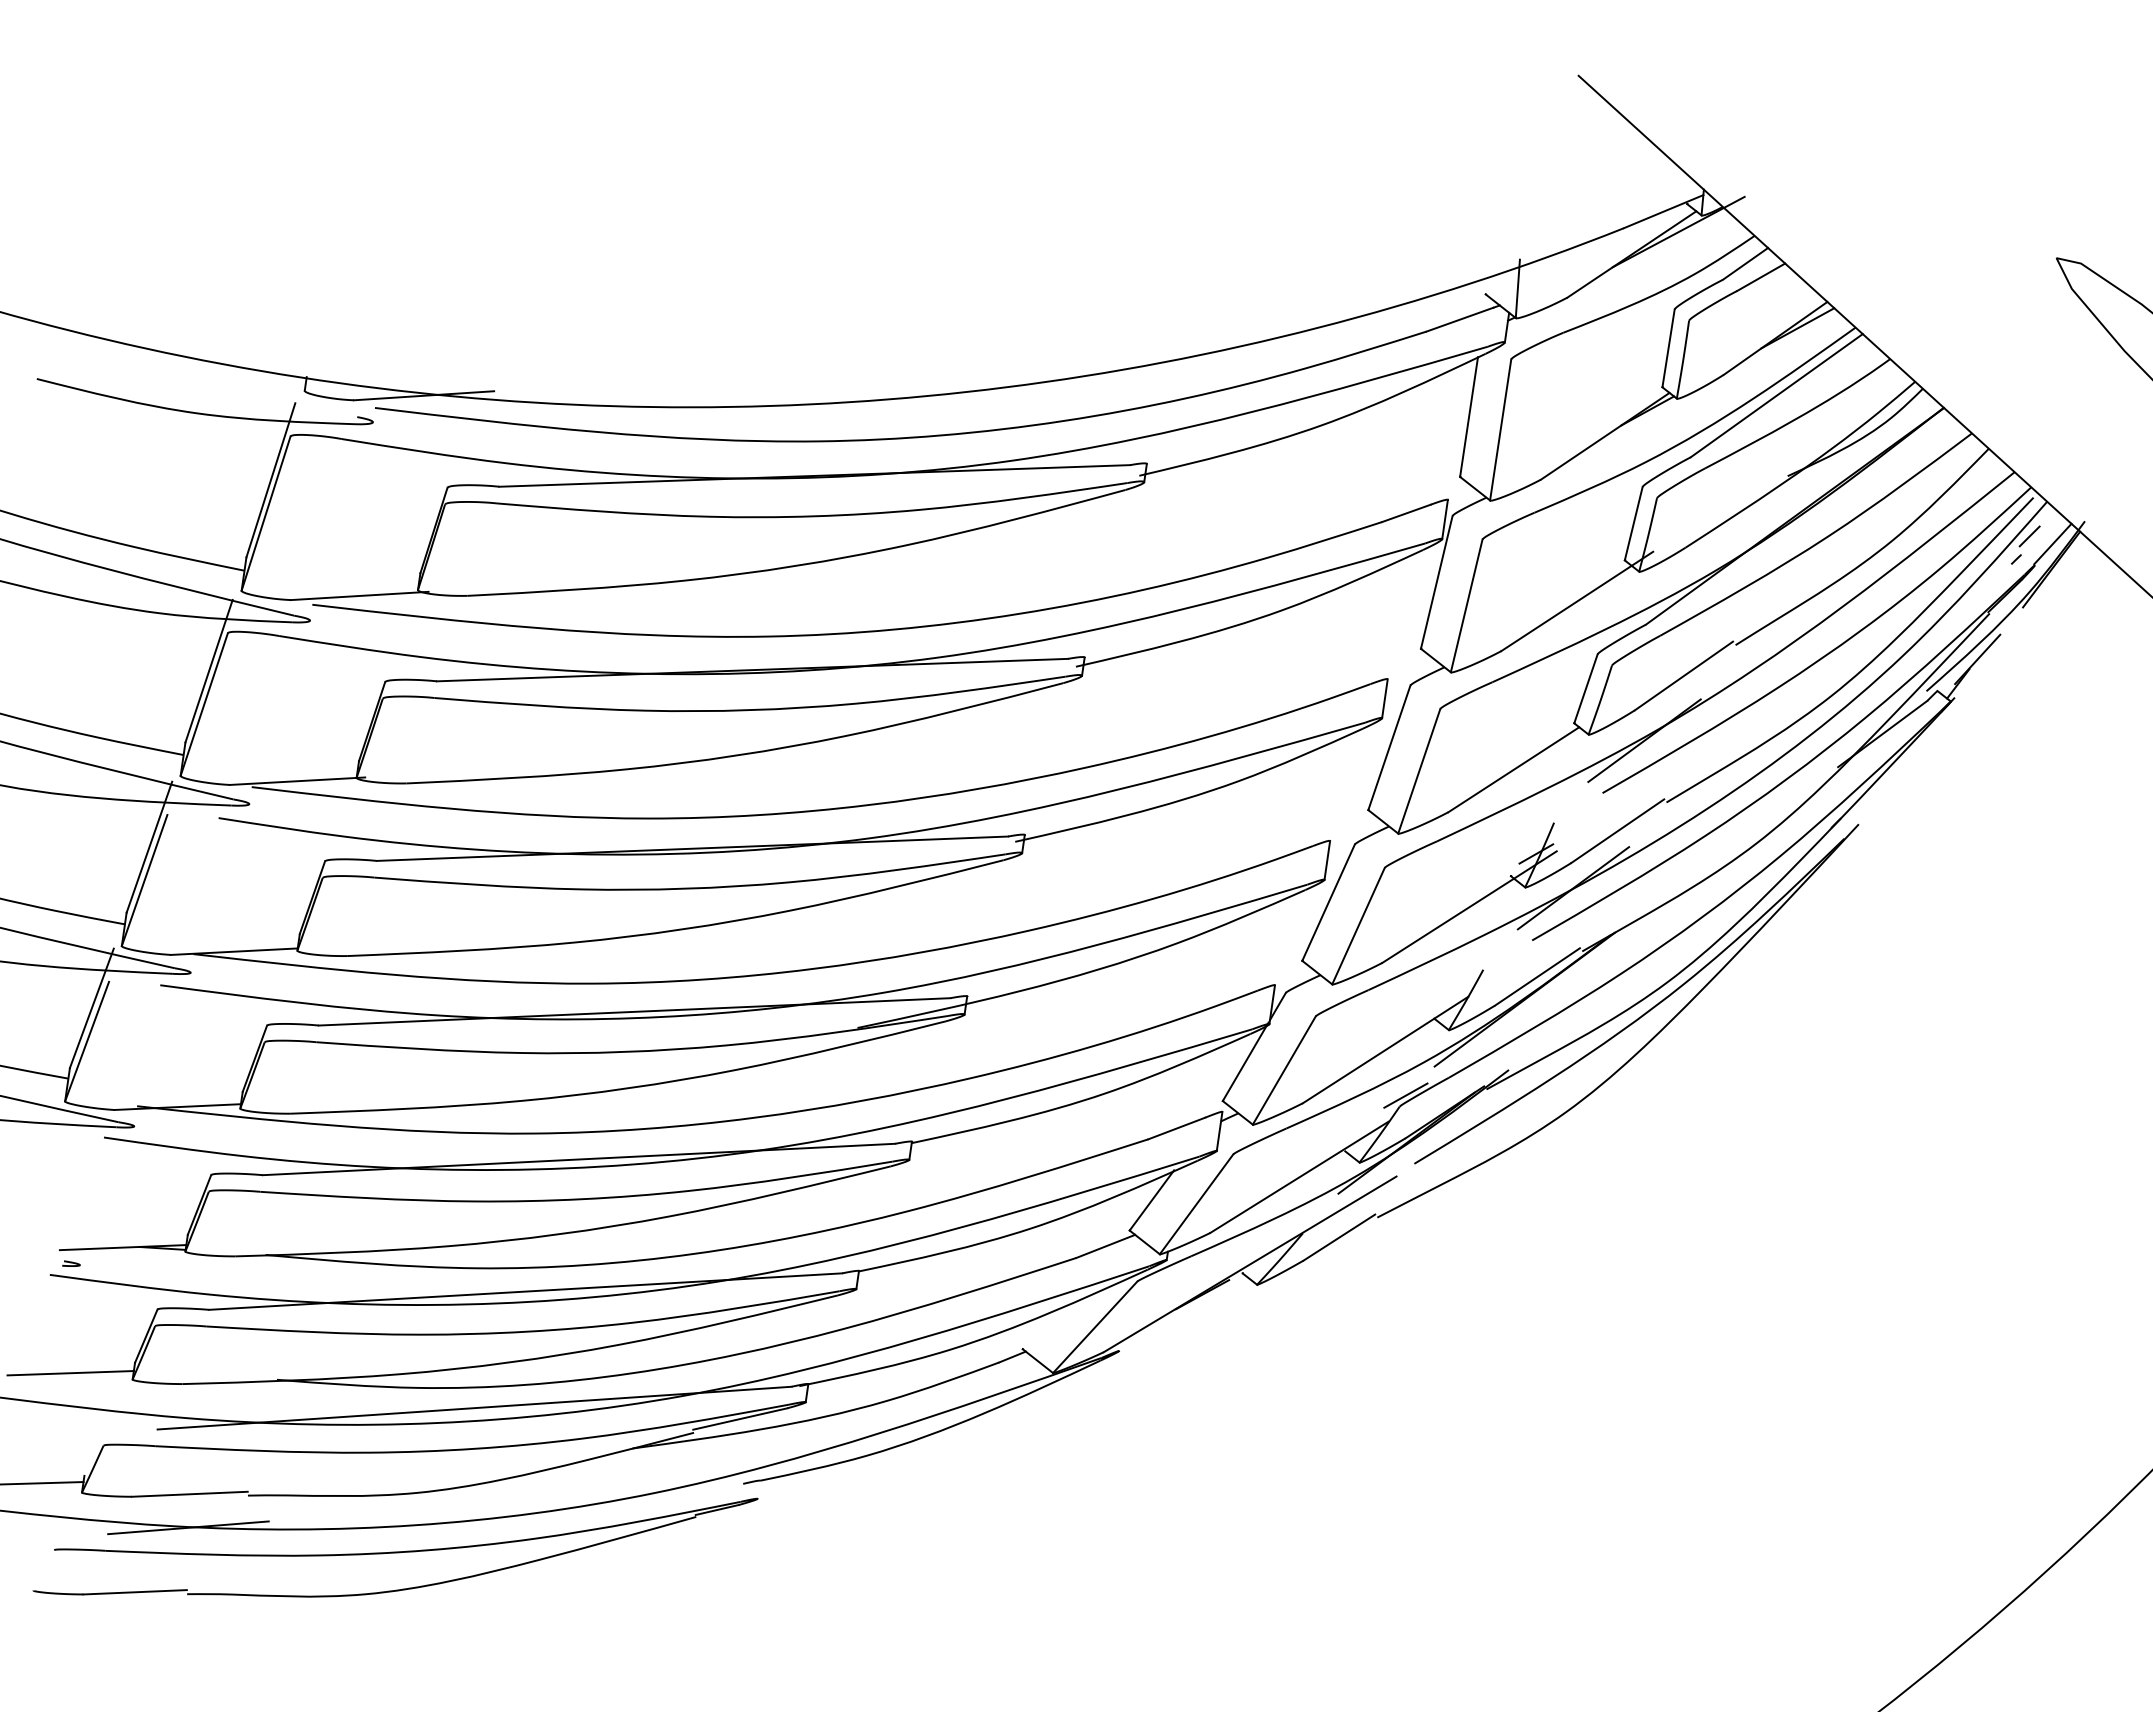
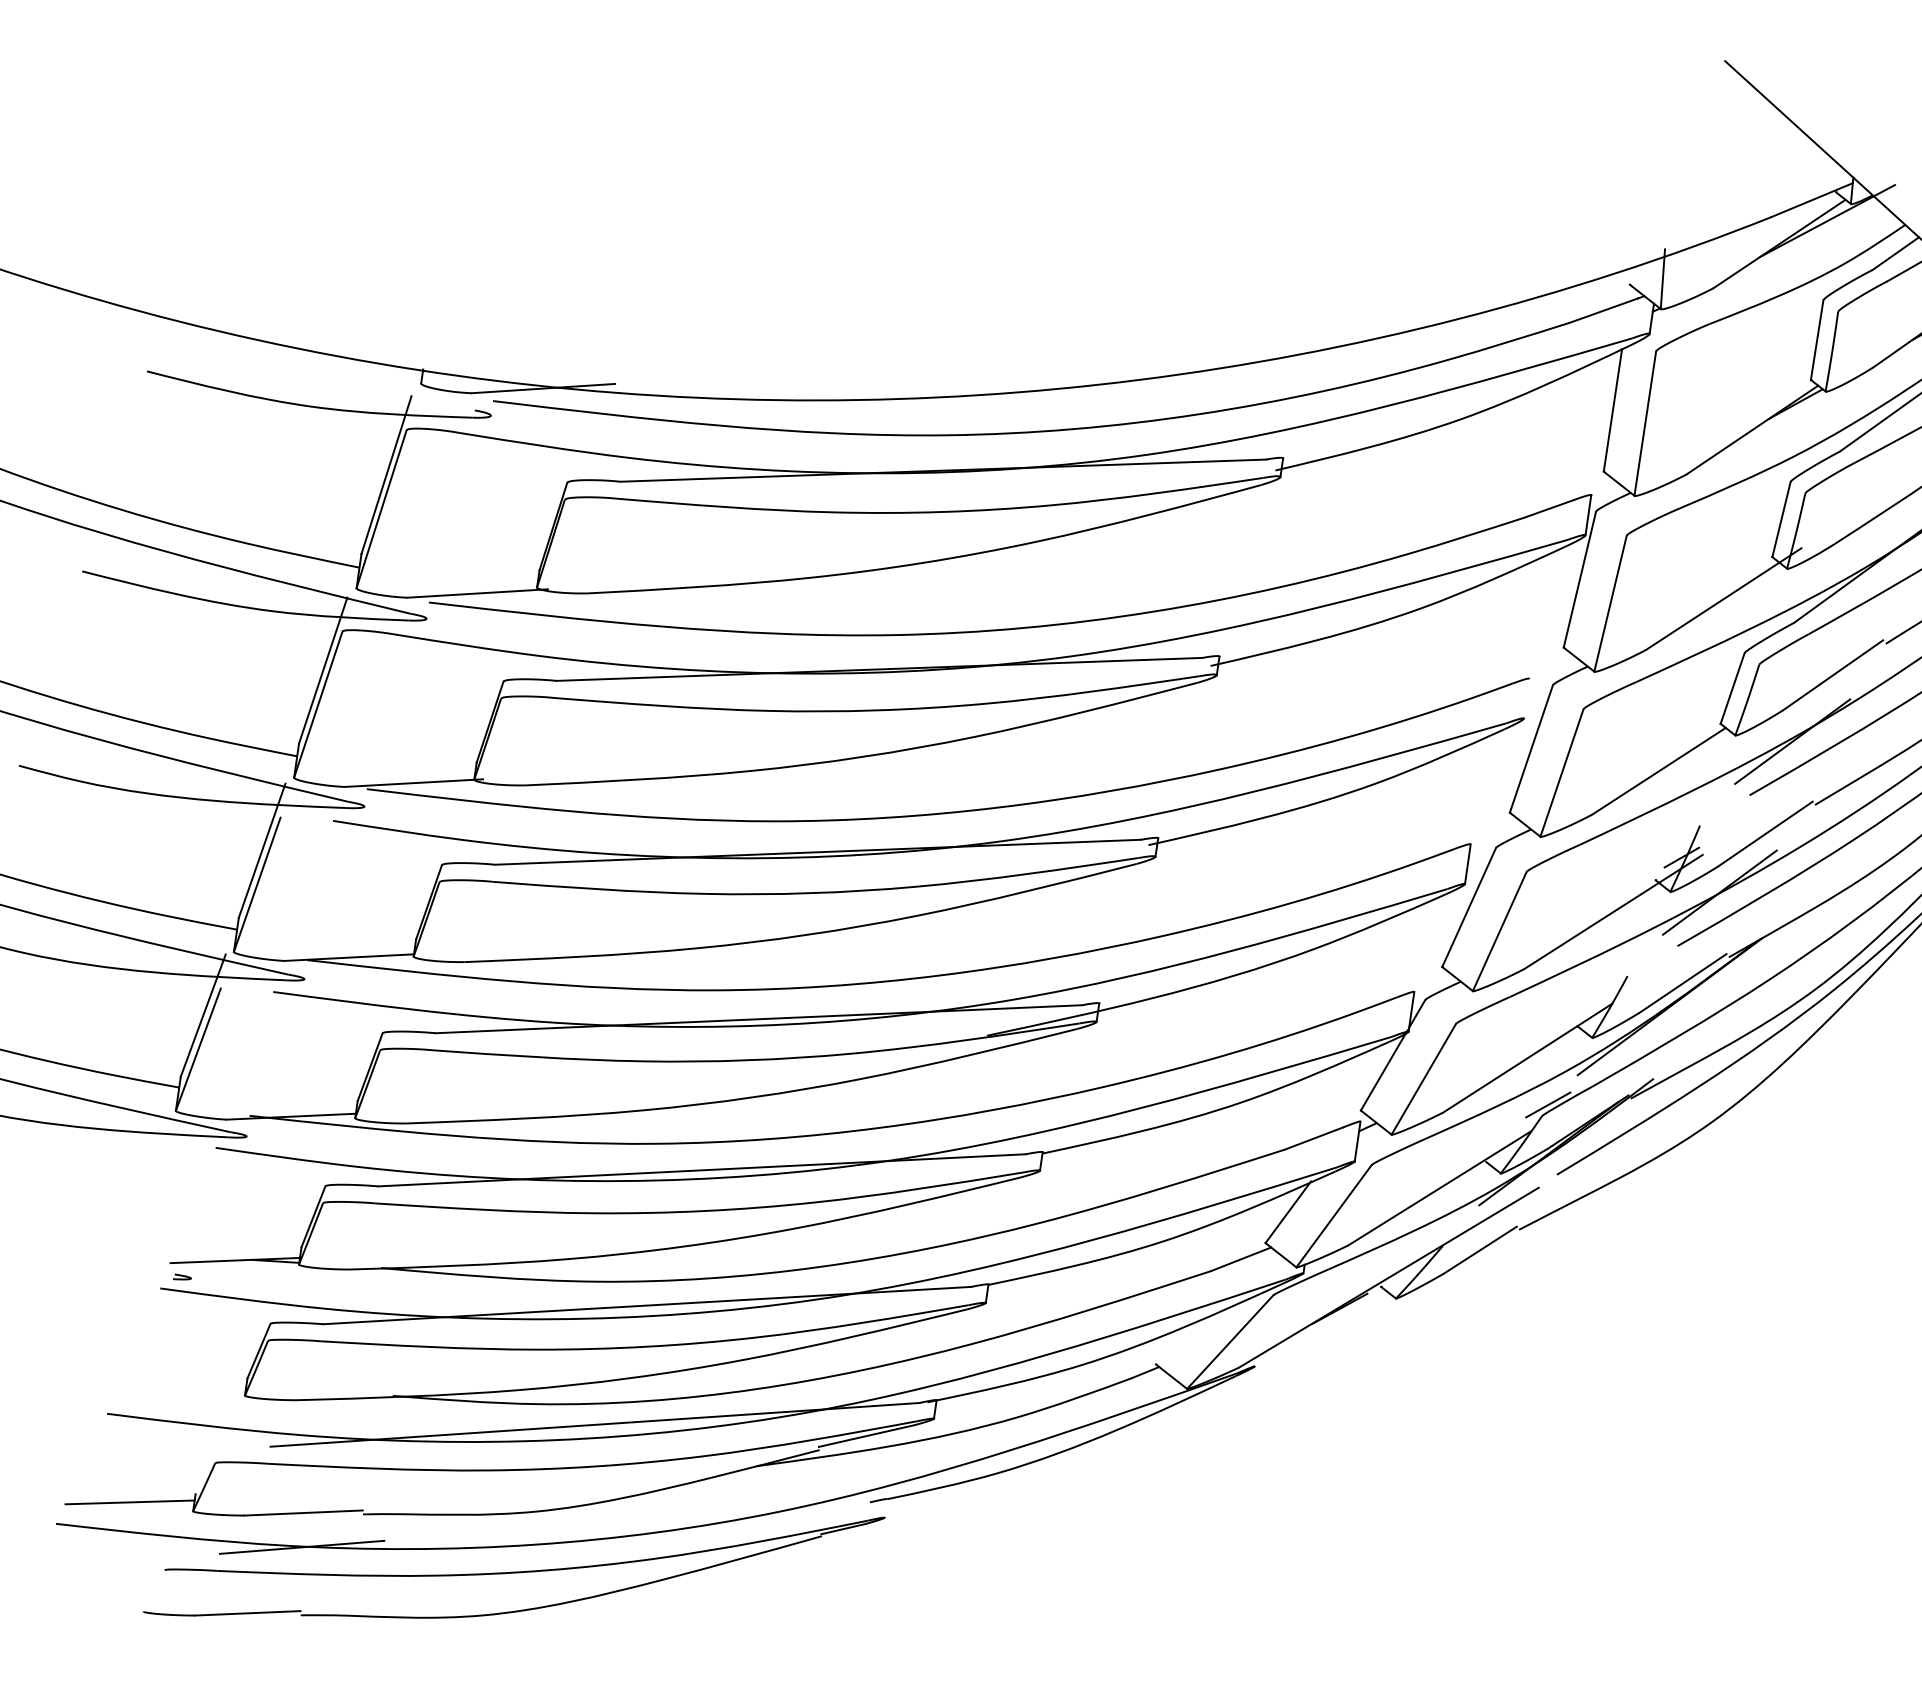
line: (1384, 698) -> (1526, 698), removed
line: (70, 1373) -> (181, 1389), removed

